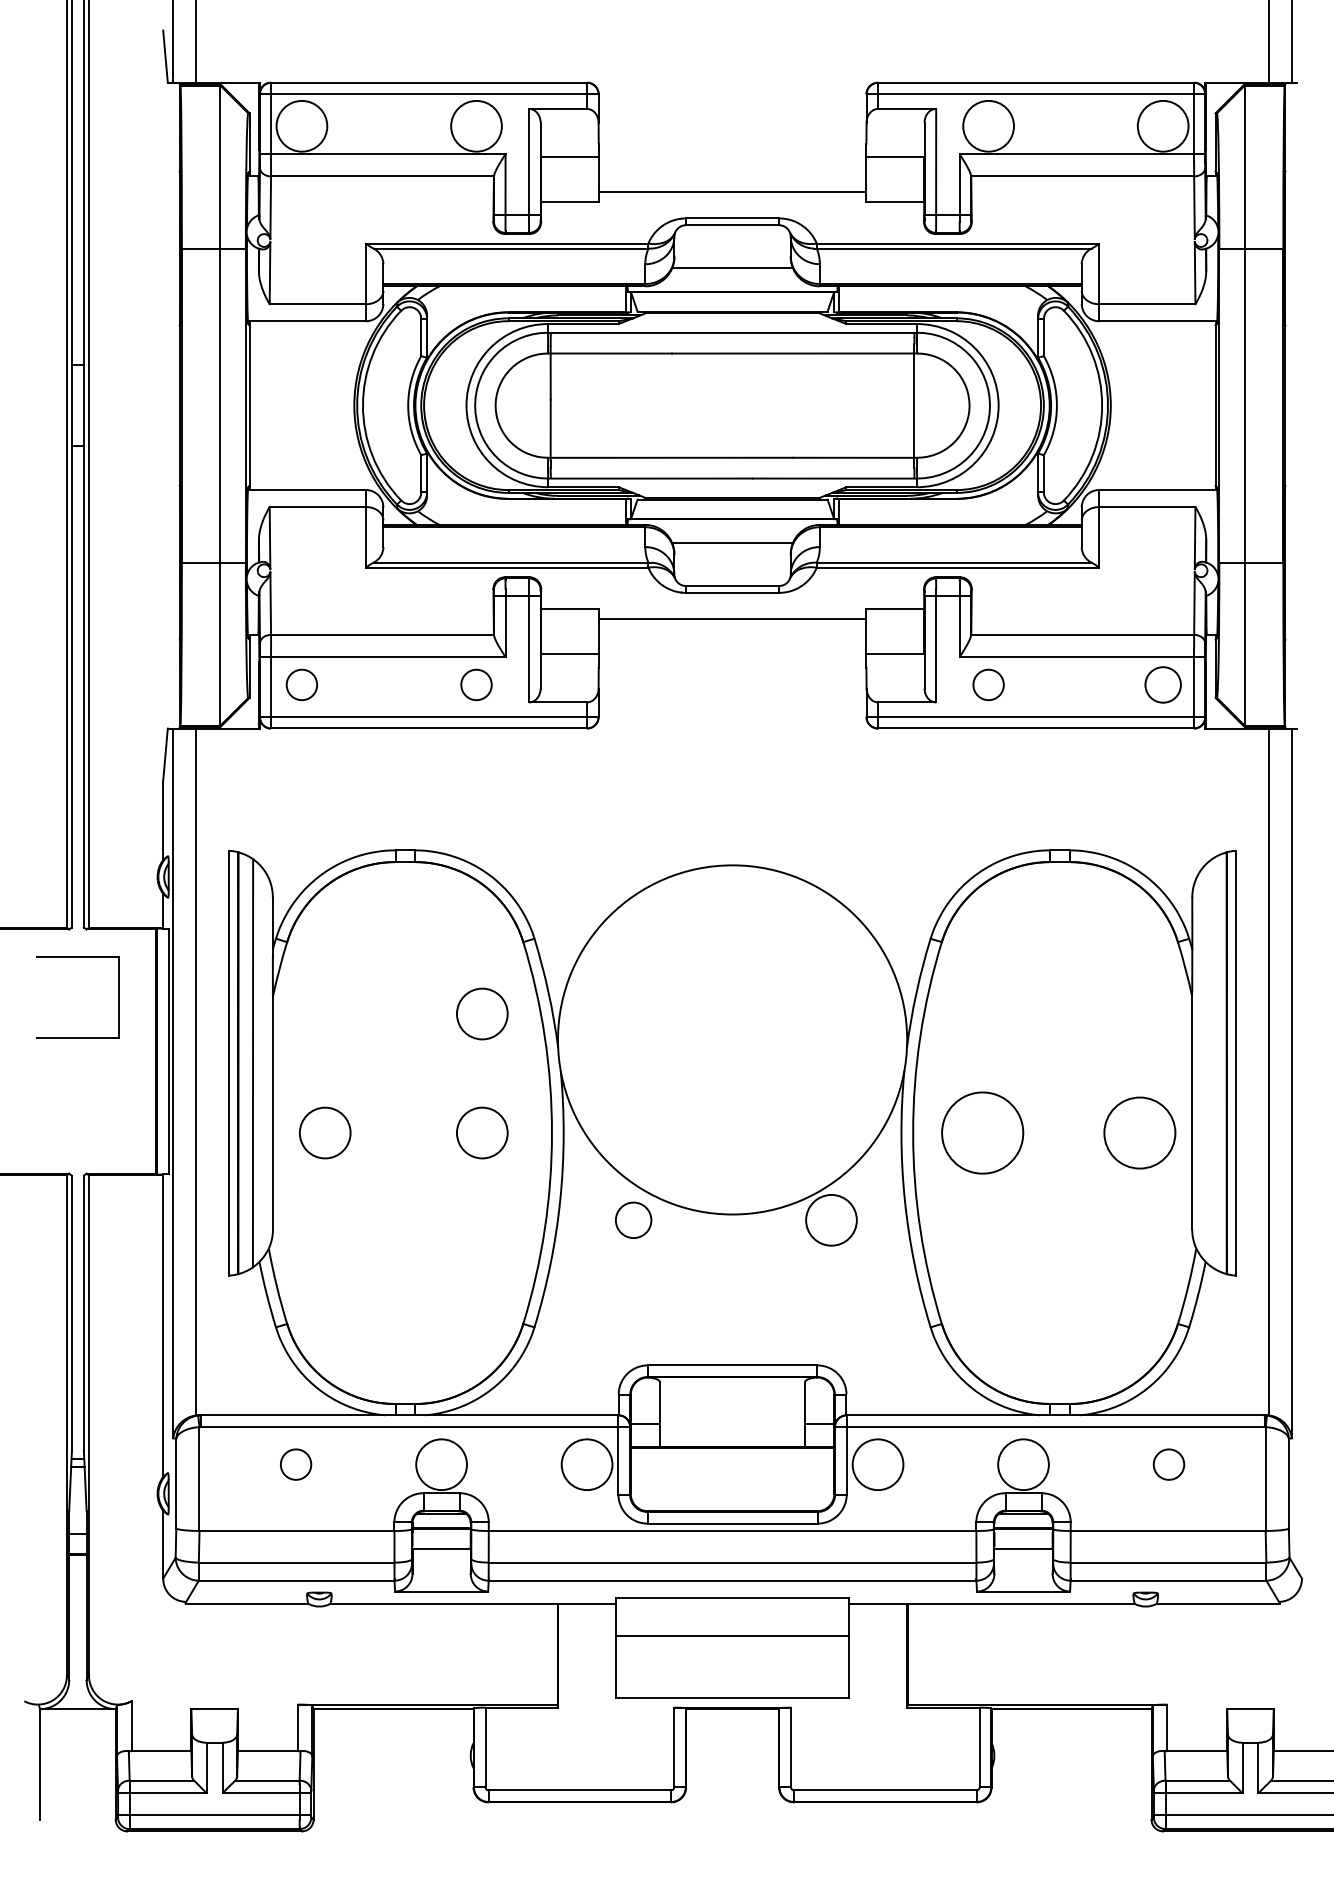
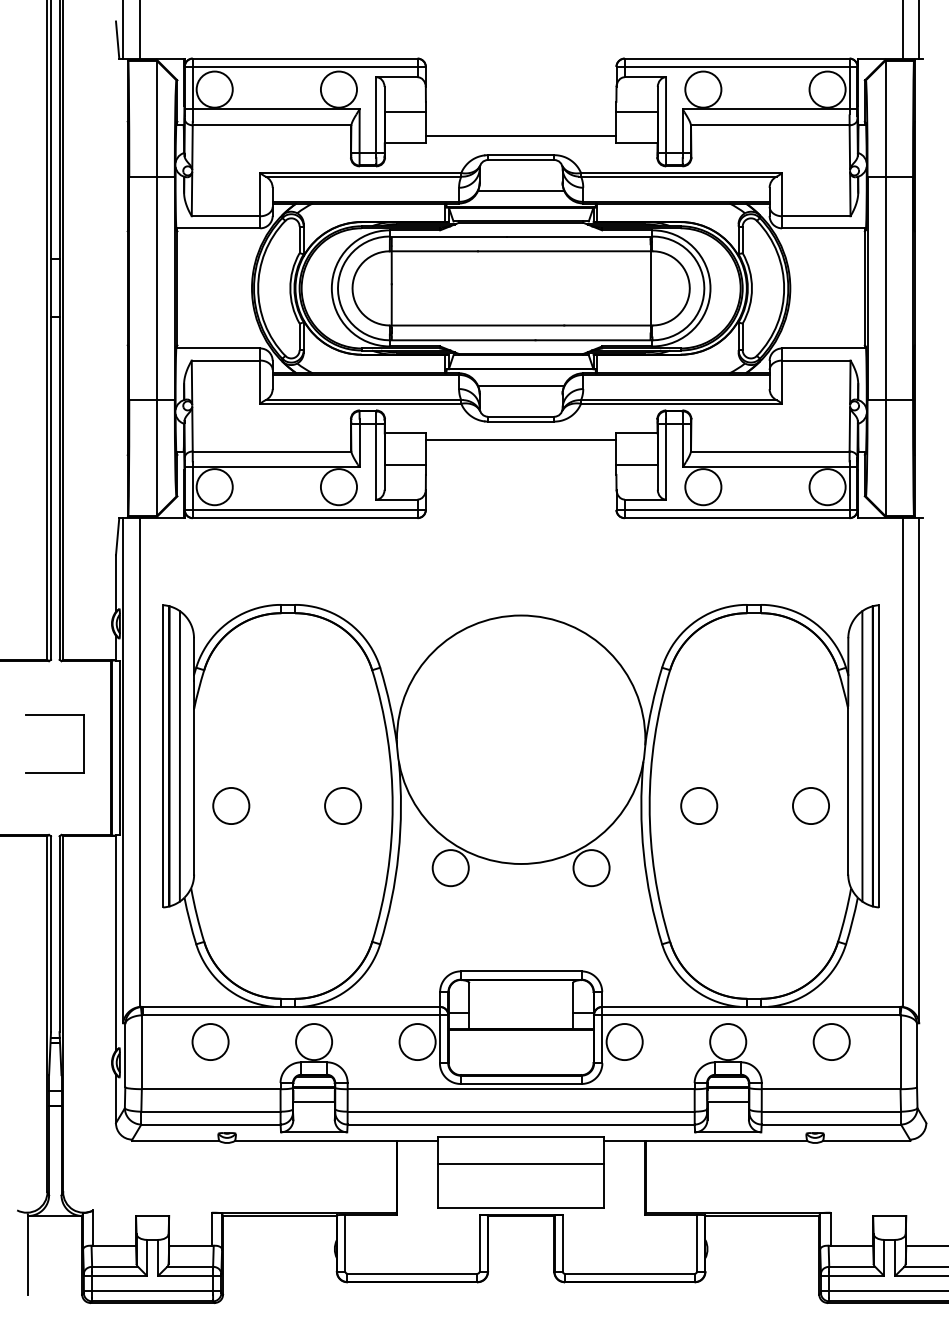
circle: (301, 684) -> (214, 486), size x1.67
circle: (476, 684) -> (338, 486), size x1.67
circle: (988, 684) -> (703, 486), size x1.67
circle: (1162, 684) -> (827, 486), size x1.43
part: (77, 957) -> (55, 715), moved
circle: (482, 1013) -> (343, 720), removed
line: (1212, 1063) -> (862, 756), added
circle: (982, 1132) -> (699, 805), size x0.62
circle: (1139, 1132) -> (810, 805), size x0.71
circle: (633, 1219) -> (450, 867), size x1.43
circle: (295, 1464) -> (210, 1041), size x1.67
circle: (1168, 1464) -> (831, 1041), size x1.67

